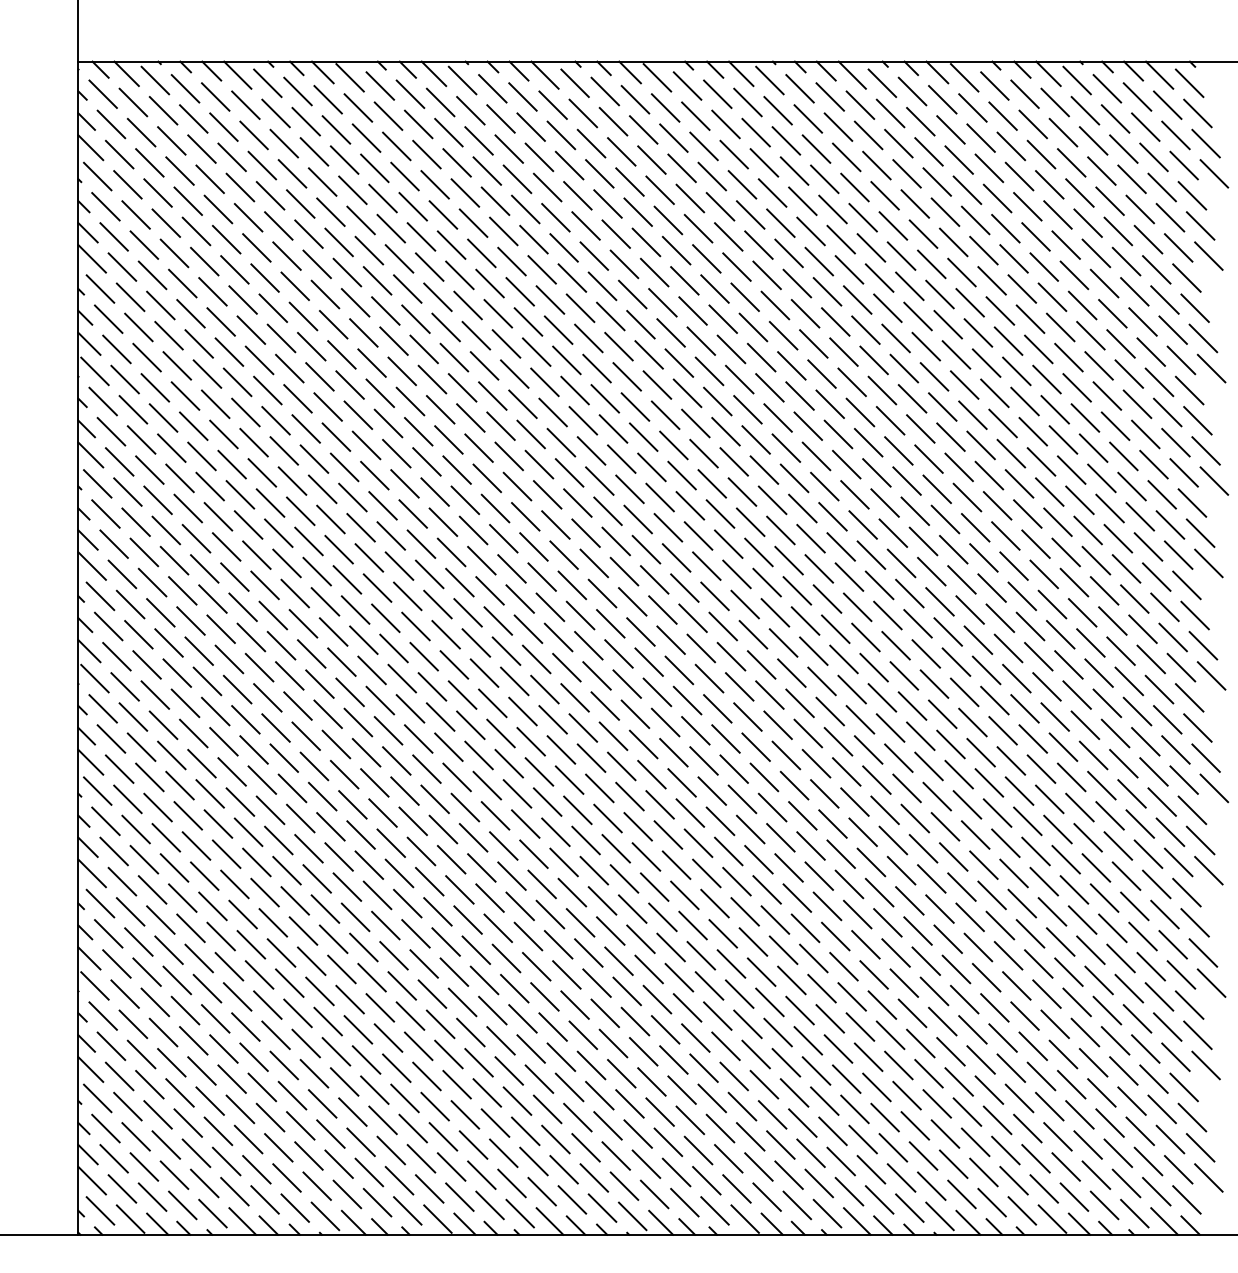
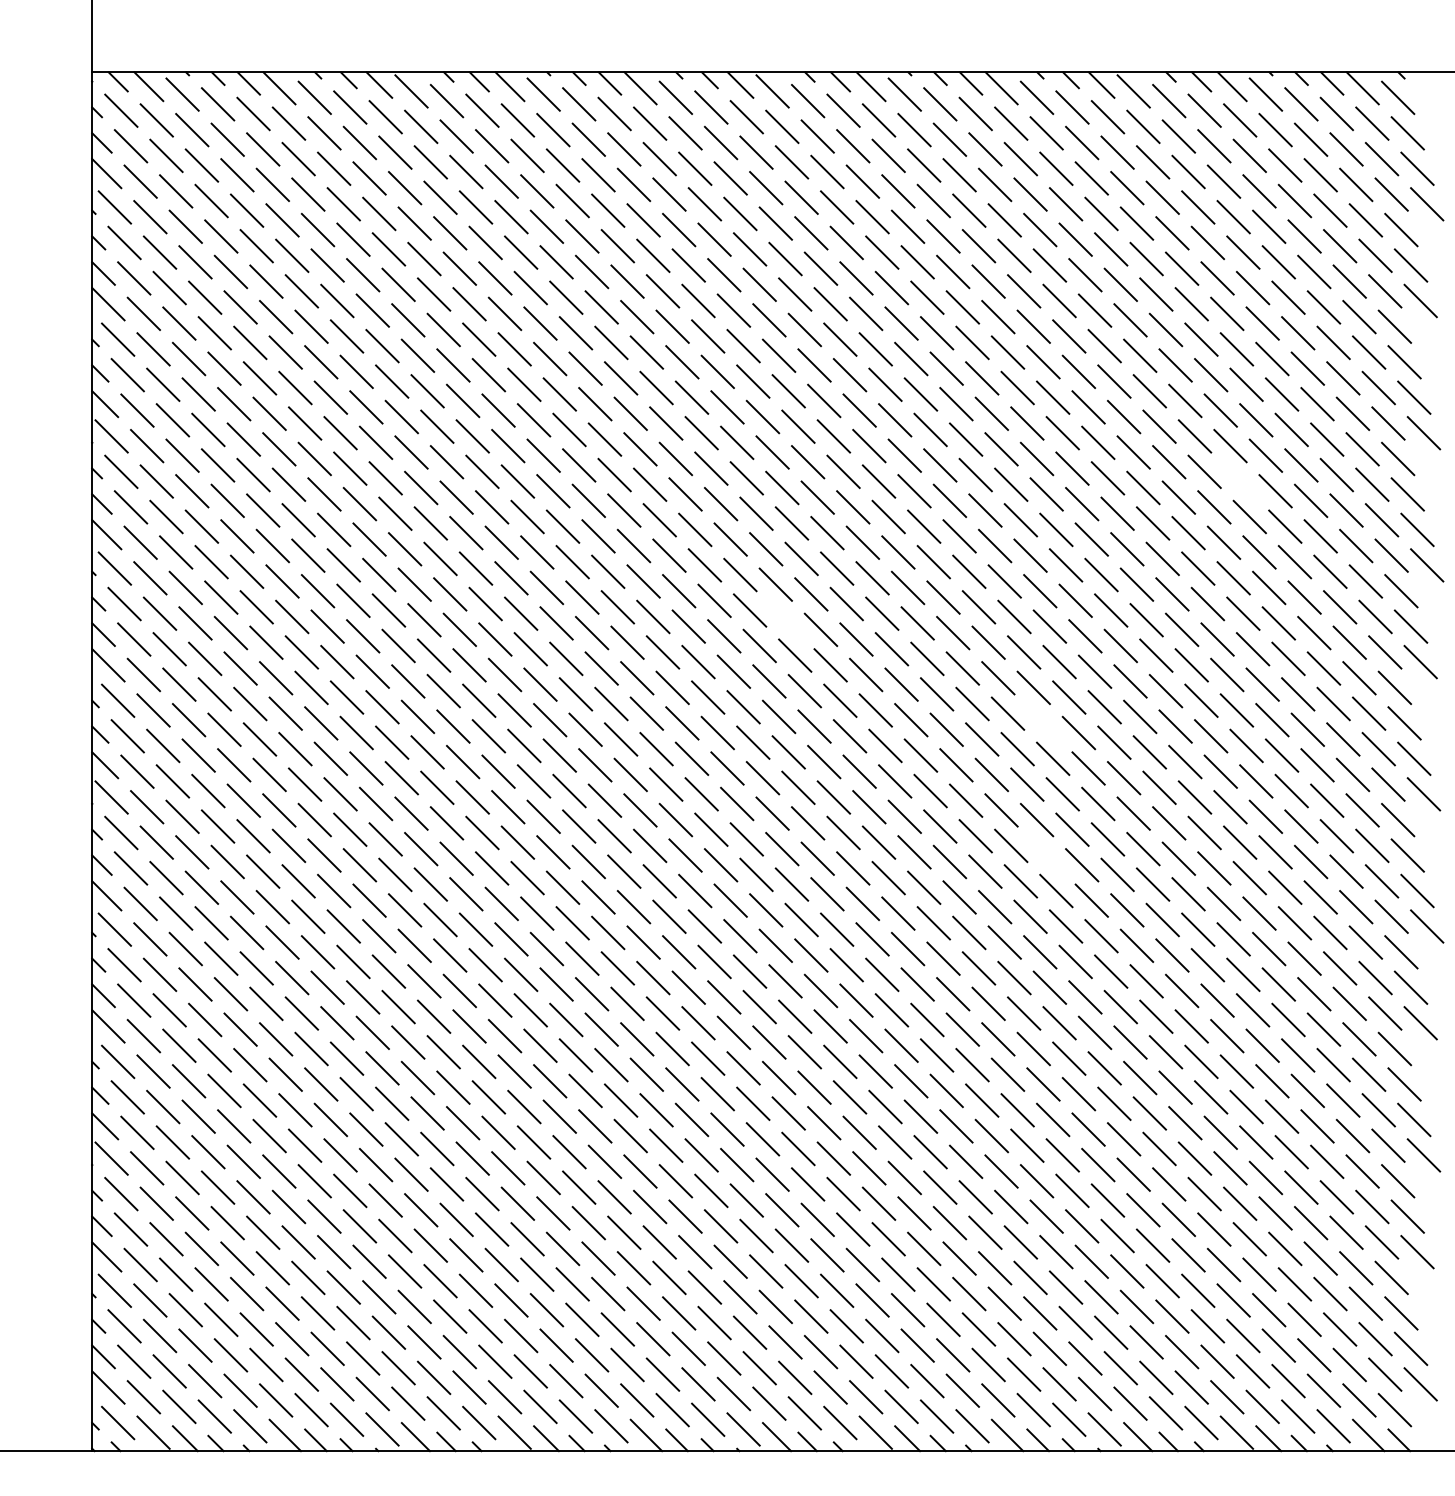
line: (1054, 409) -> (1239, 481), removed
line: (668, 527) -> (785, 619), removed
line: (887, 615) -> (1043, 723), removed
line: (890, 727) -> (1046, 854), removed

